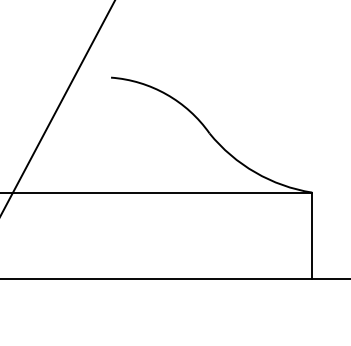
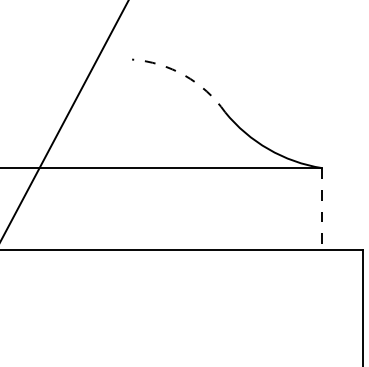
arc: (166, 94) -> (184, 75), solid -> dashed
line: (312, 235) -> (322, 208), solid -> dashed

